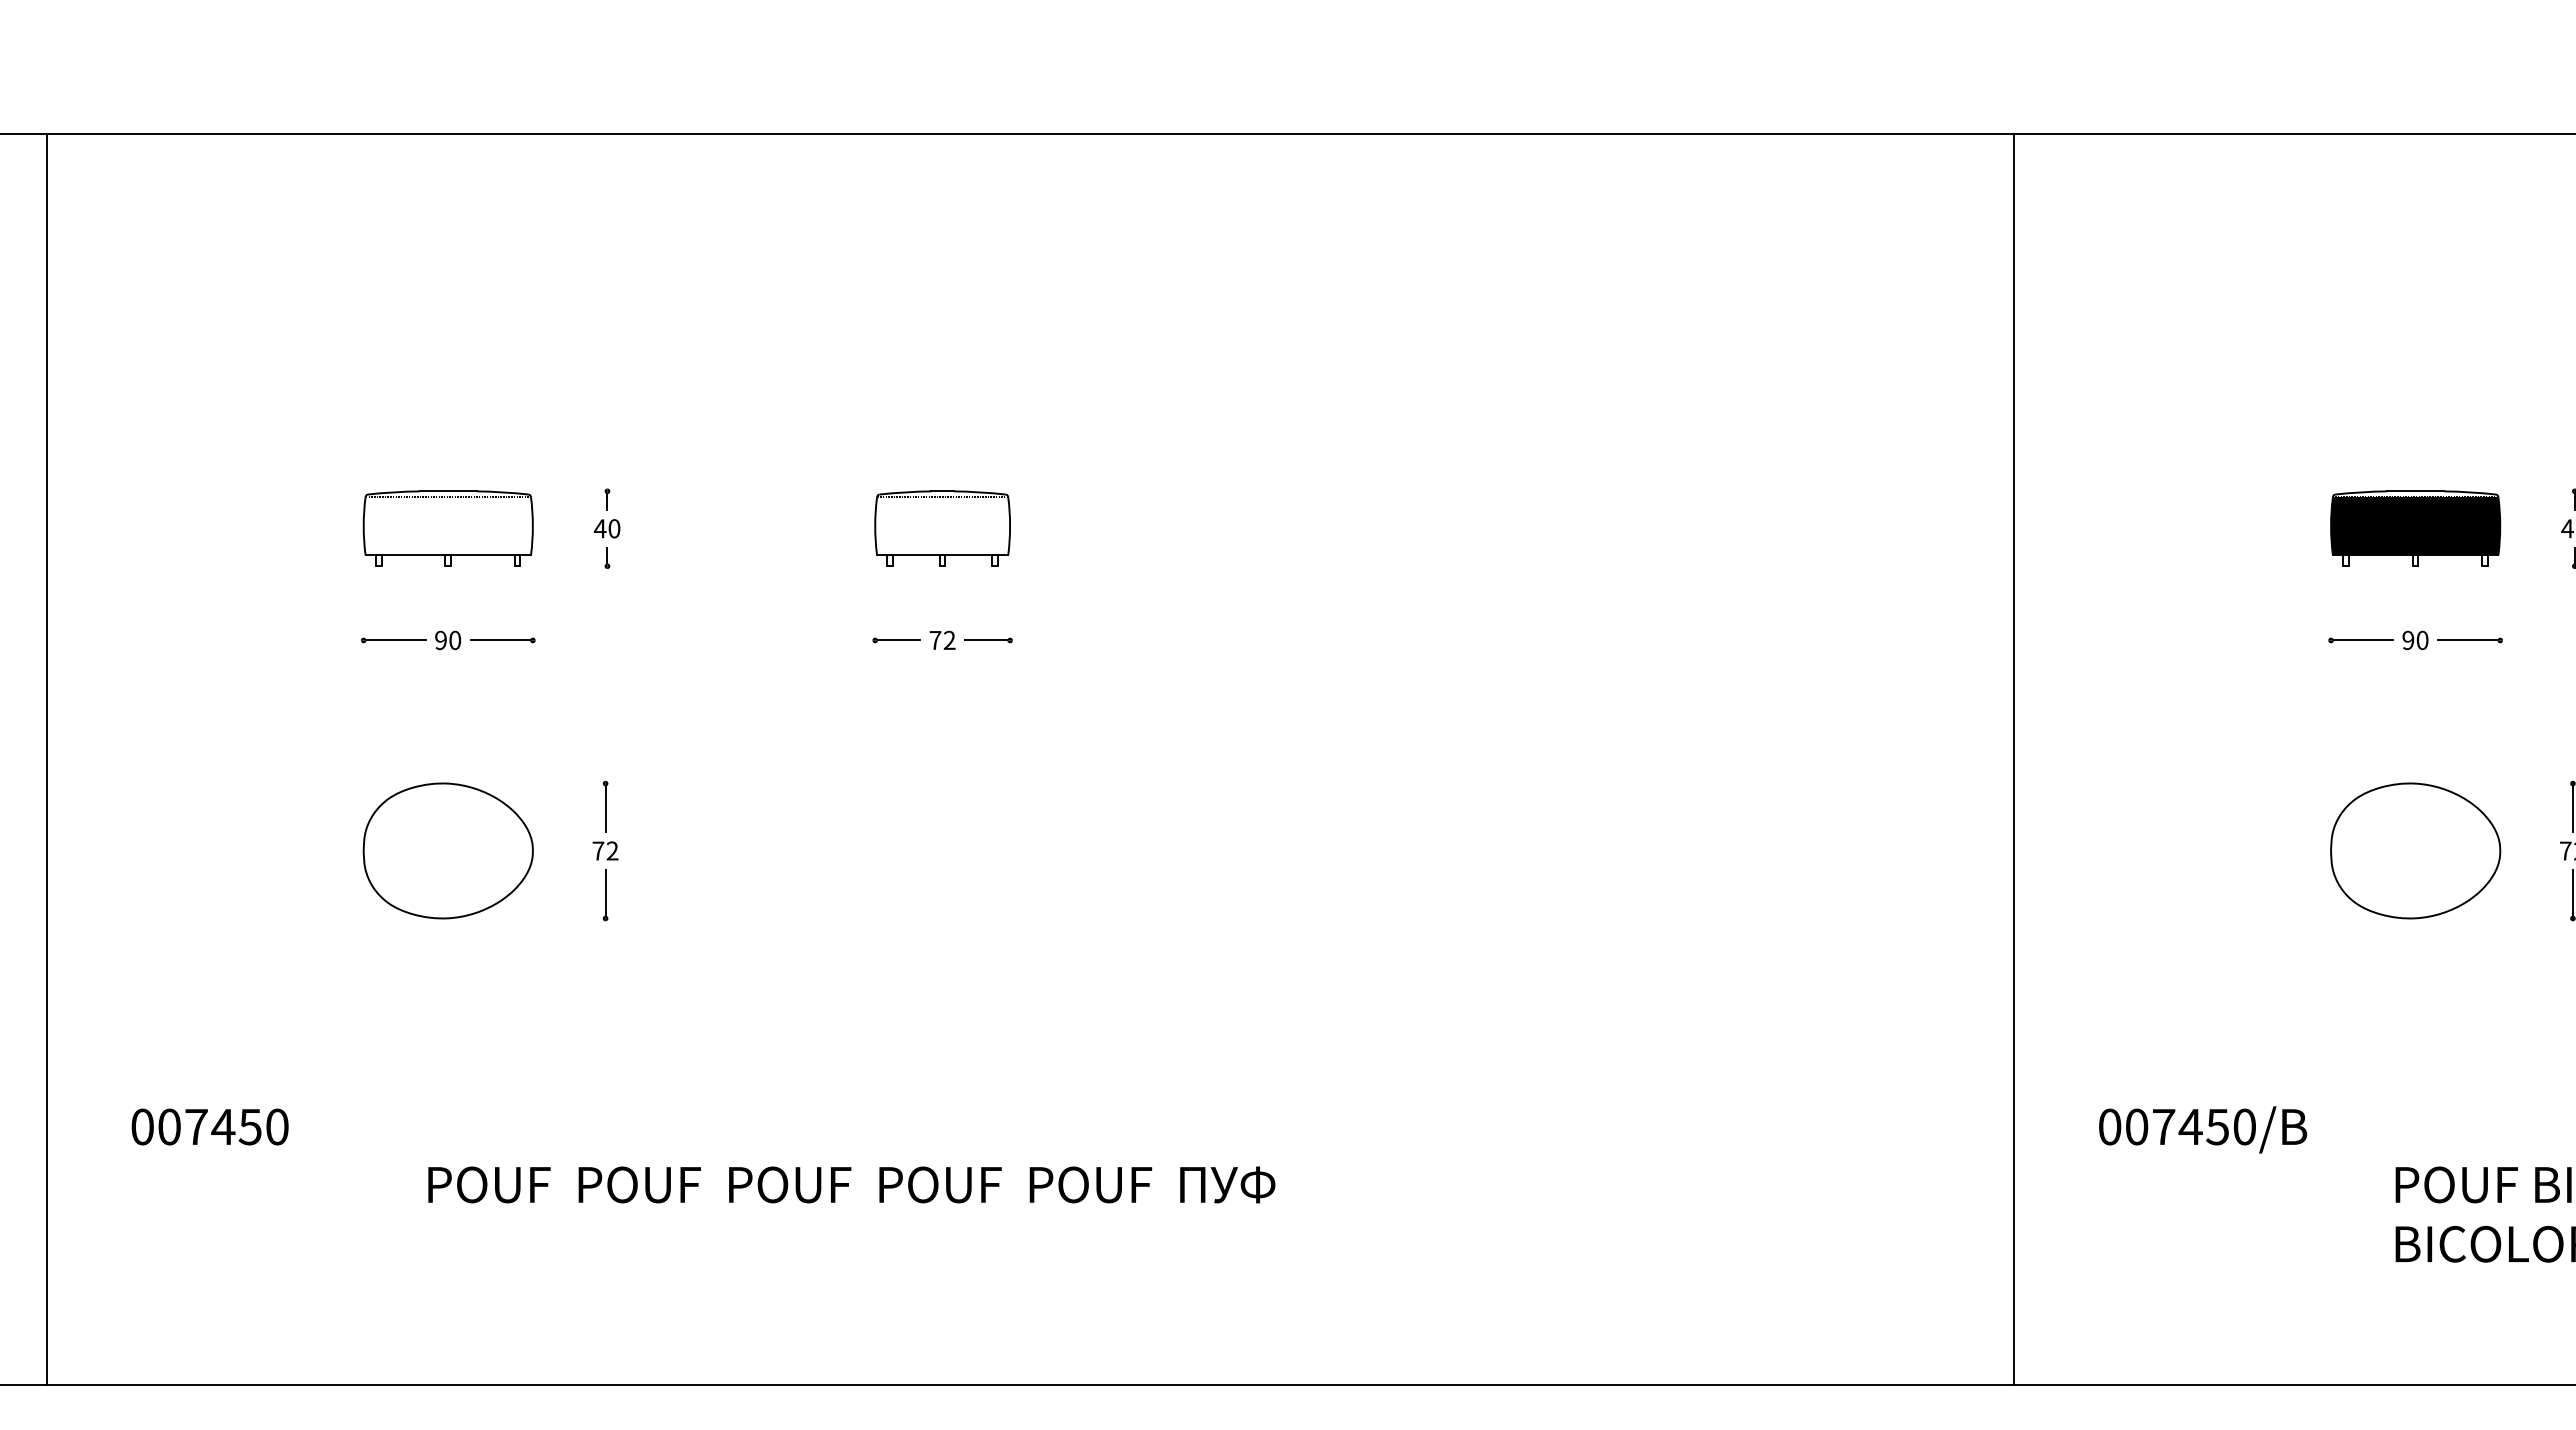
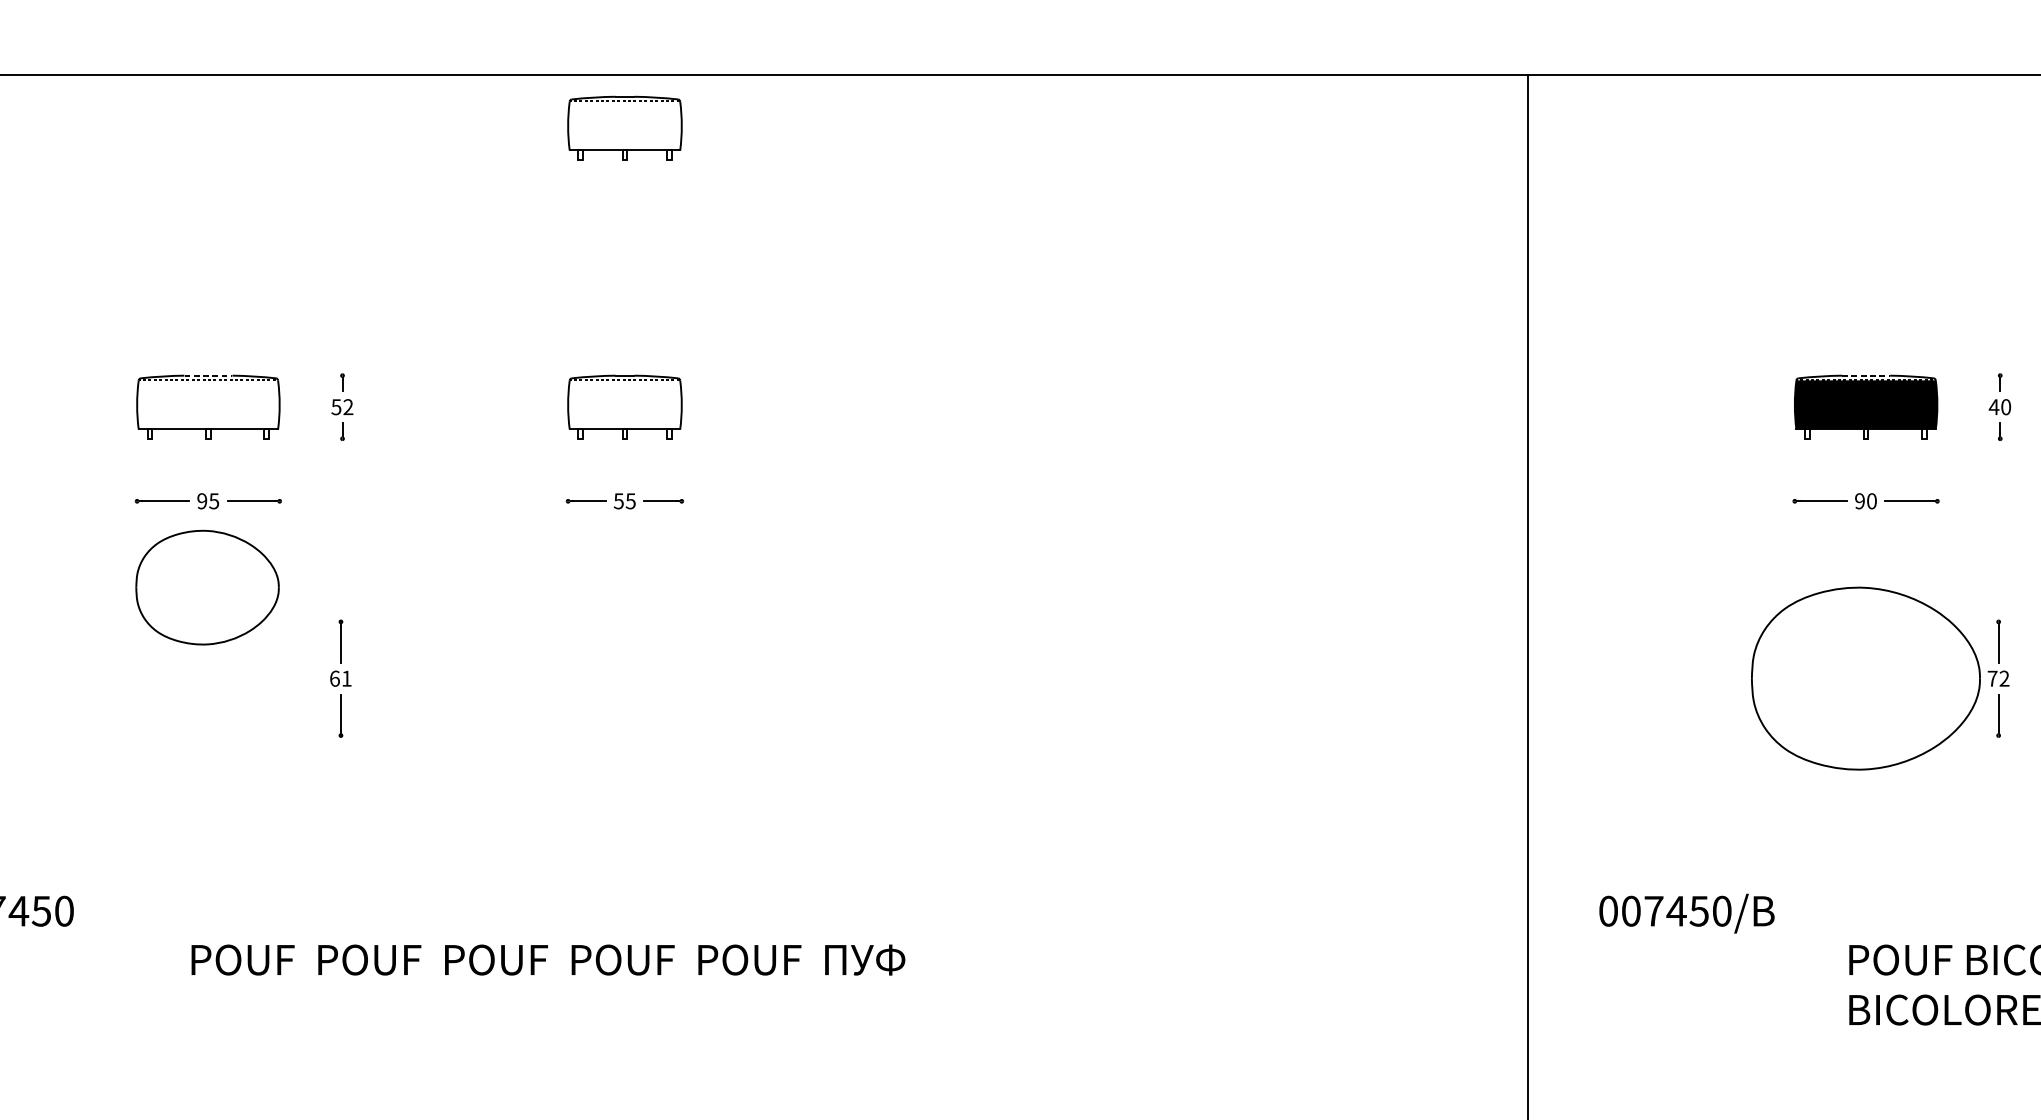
part: (942, 197) -> (624, 128), added
line: (448, 491) -> (208, 375), solid -> dashed
line: (2416, 491) -> (1866, 375), solid -> dashed
text: (606, 528) -> (341, 406), 40 -> 52
text: (455, 639) -> (214, 500), 90 -> 95
text: (942, 640) -> (624, 501), 72 -> 55
part: (447, 850) -> (206, 587), moved
text: (605, 850) -> (340, 678), 72 -> 61
part: (2415, 850) -> (1865, 678), size x1.6

